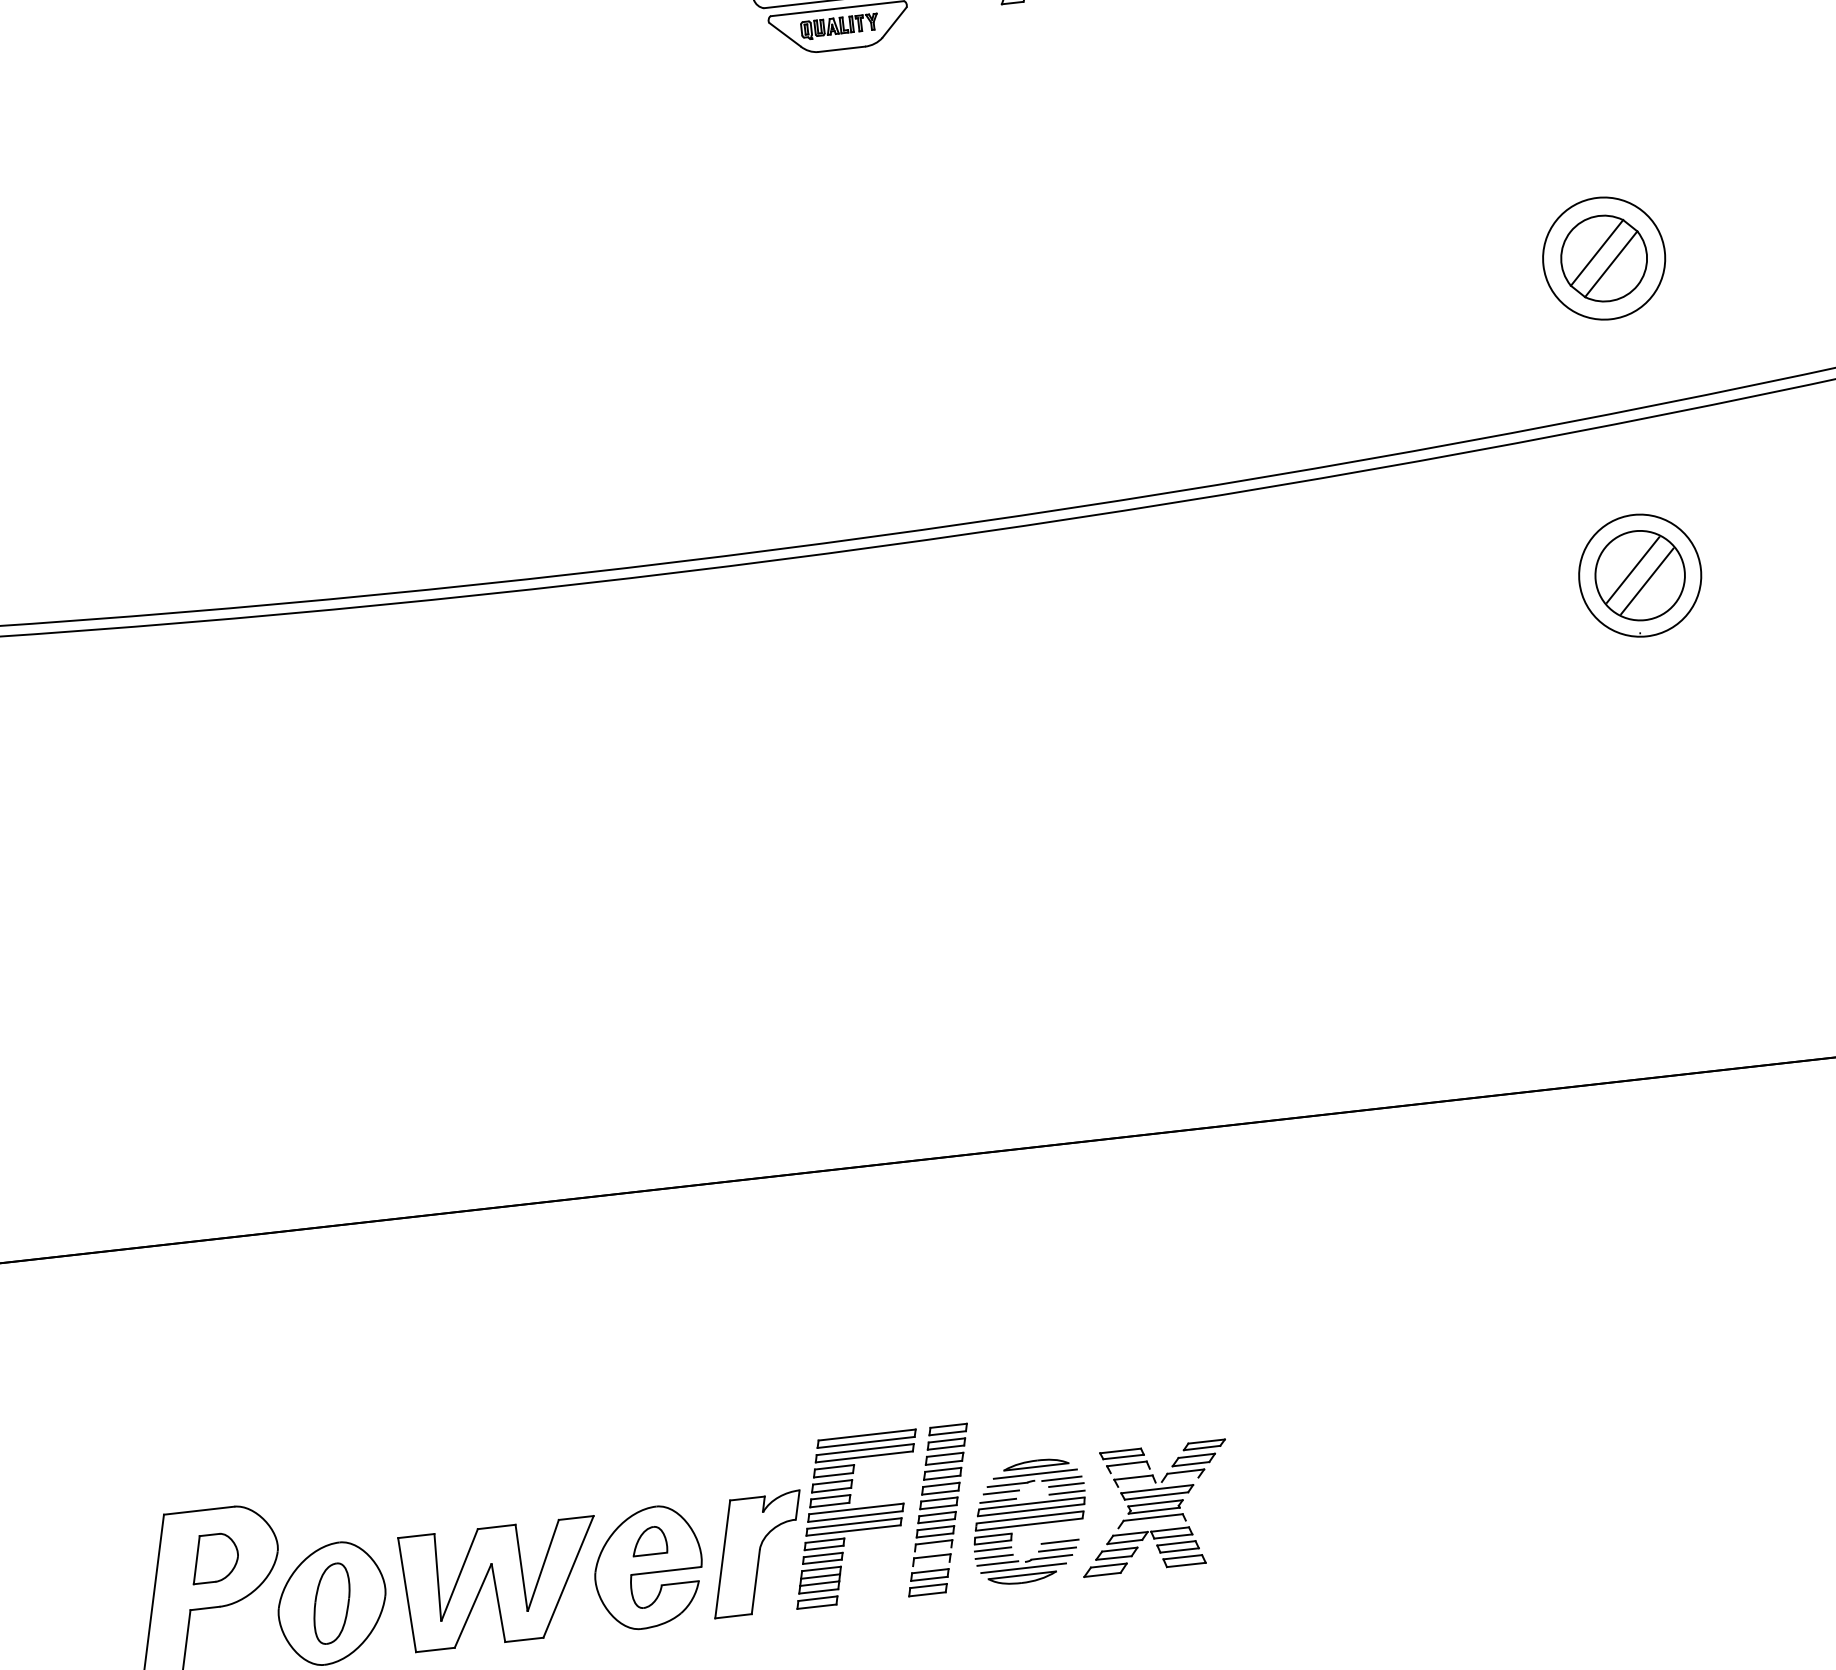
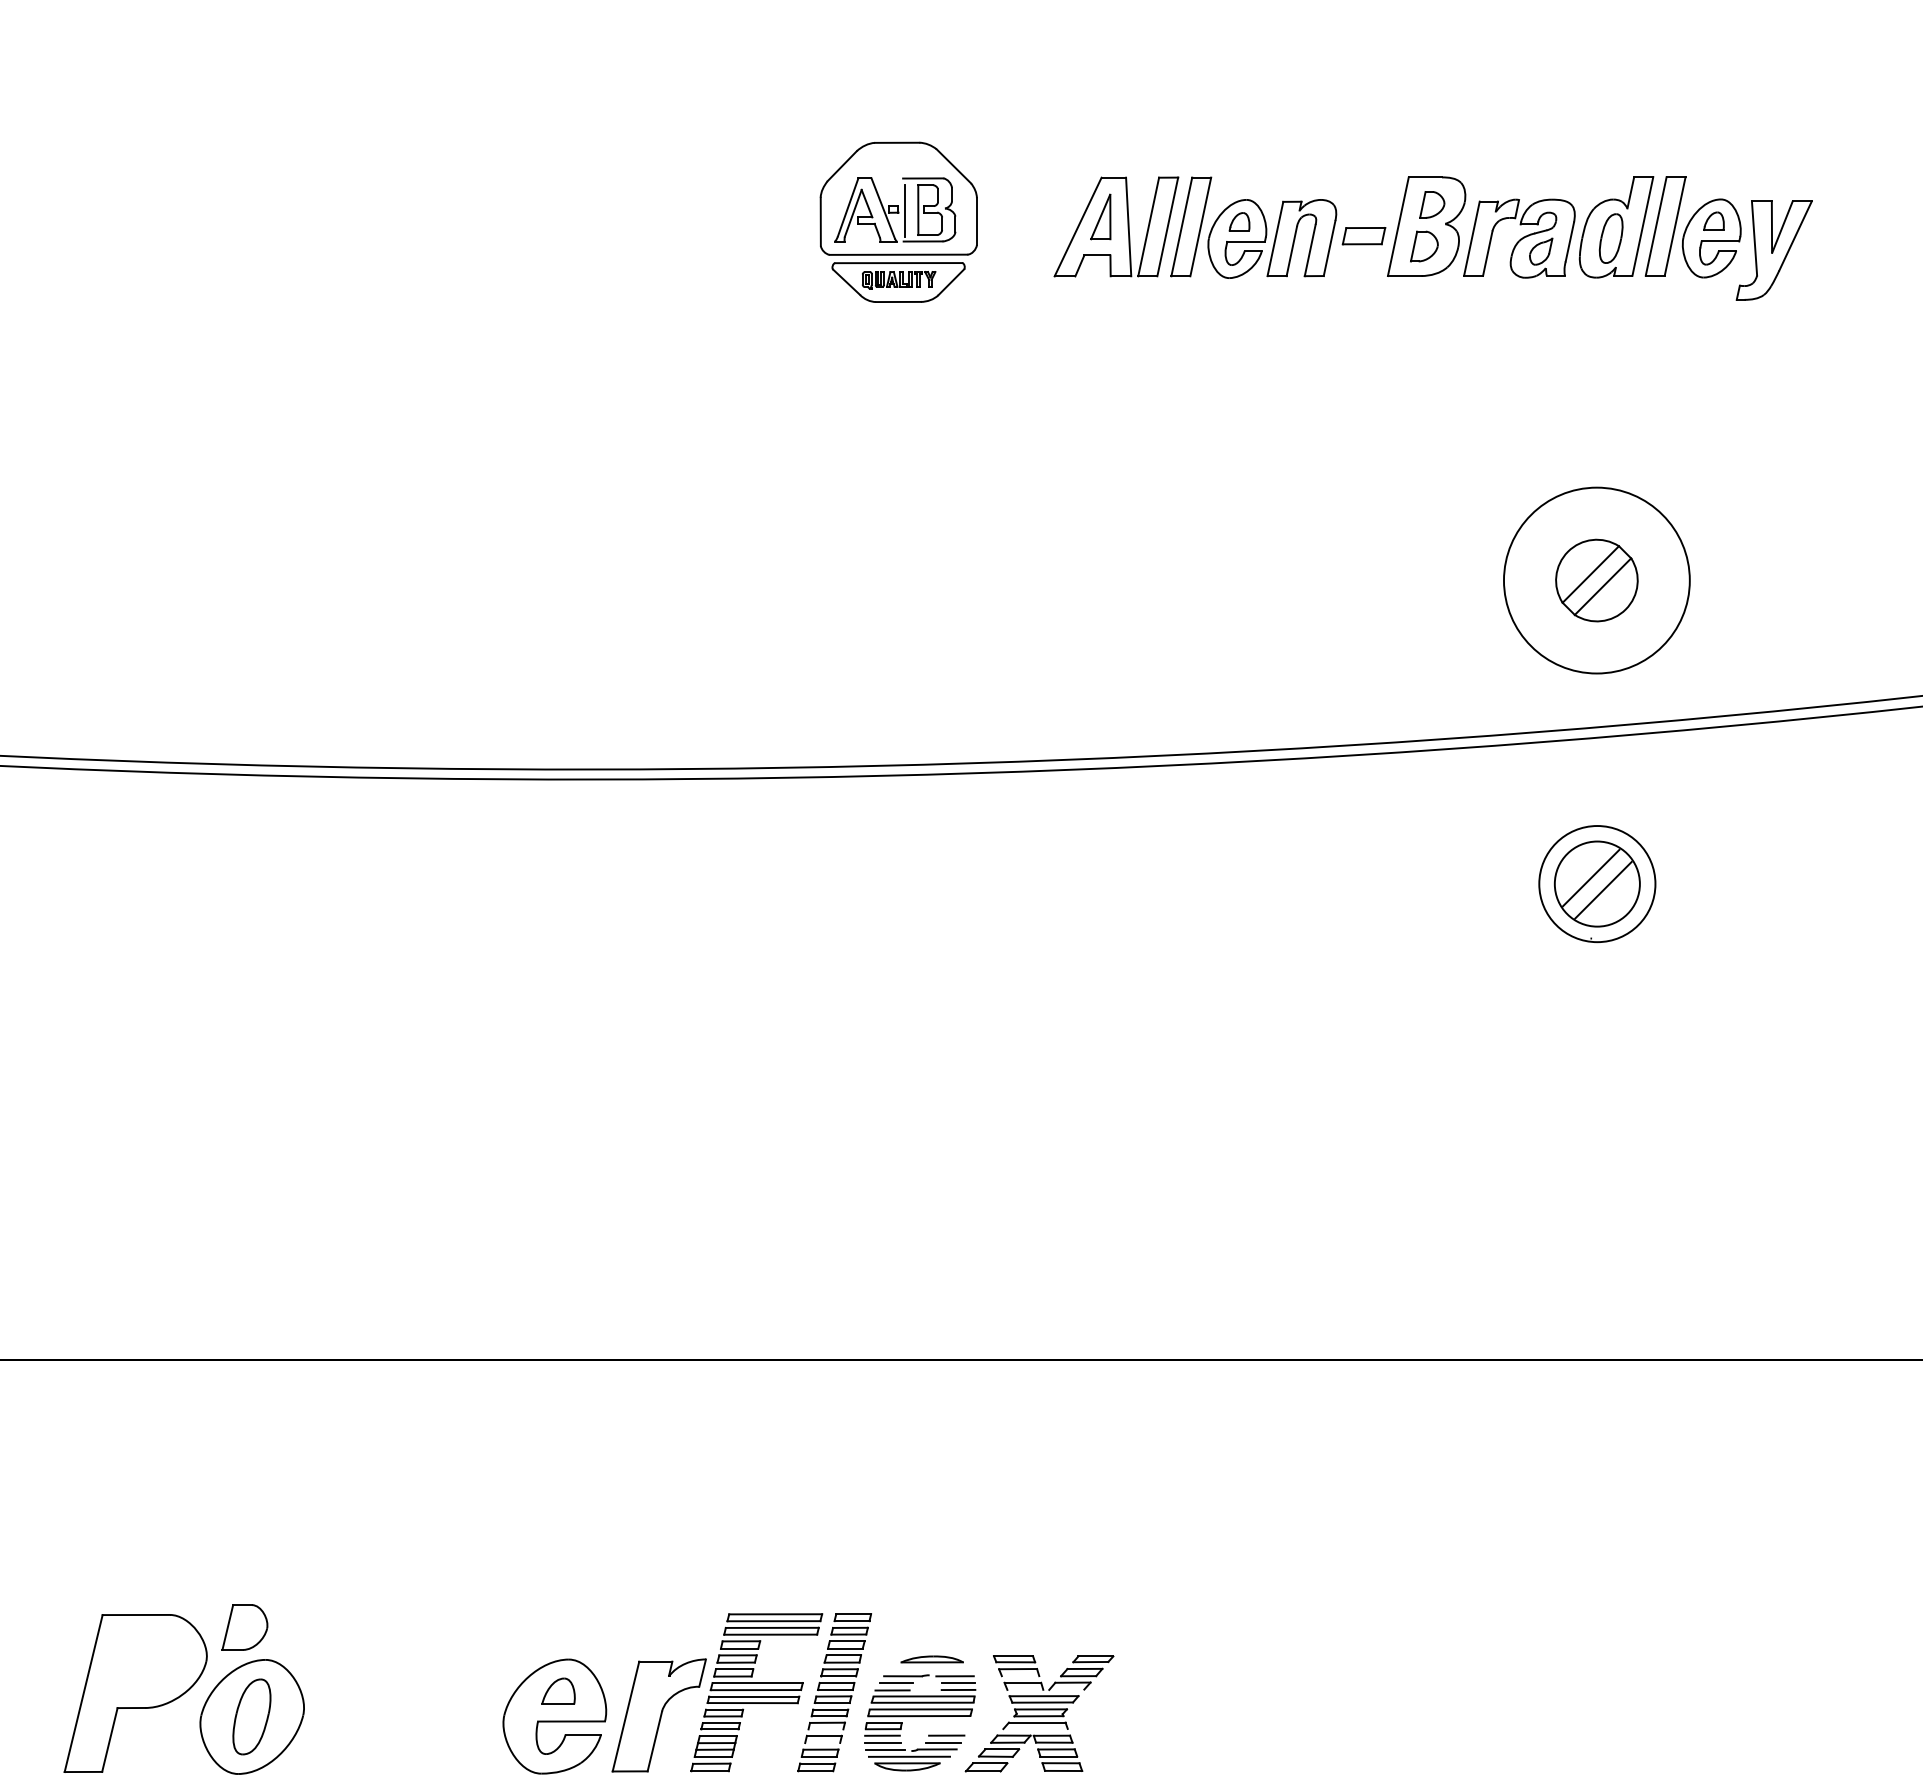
circle: (1603, 258) -> (1596, 580), size x1.6
line: (1035, 1474) -> (930, 1669), removed
part: (214, 1558) -> (244, 1627), moved
part: (501, 1584) -> (414, 1716), removed

